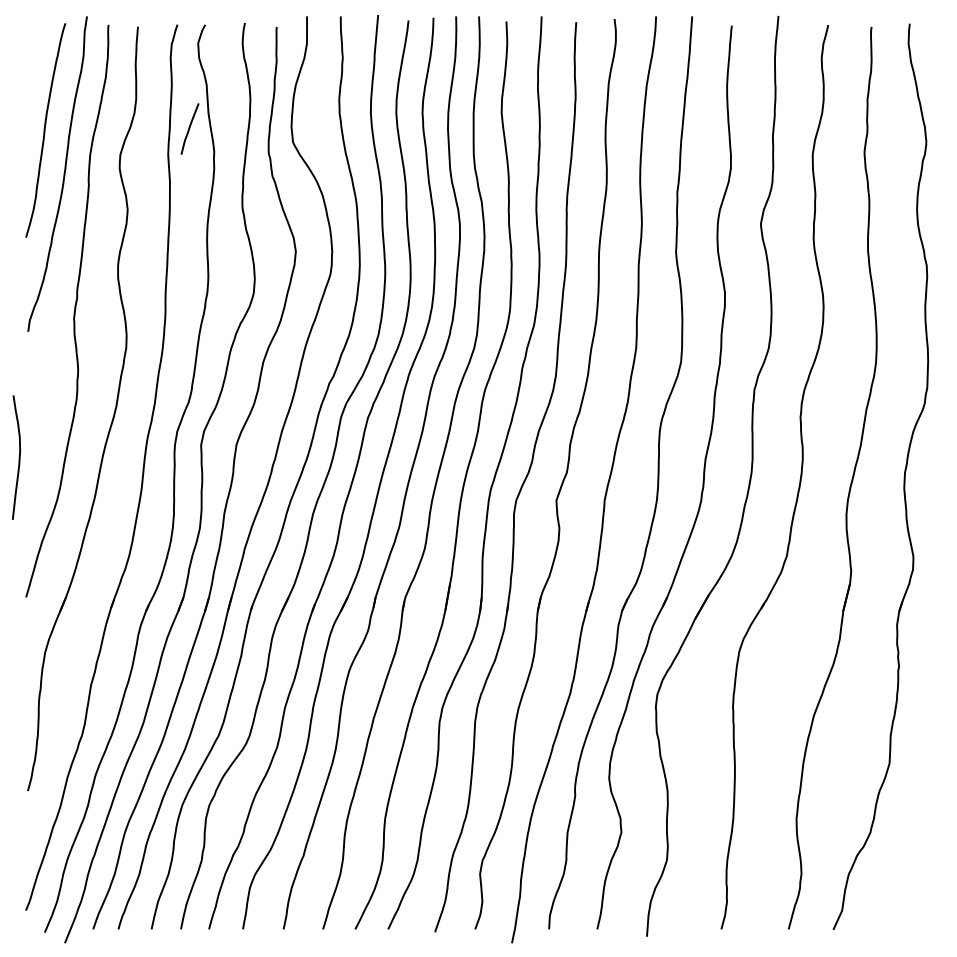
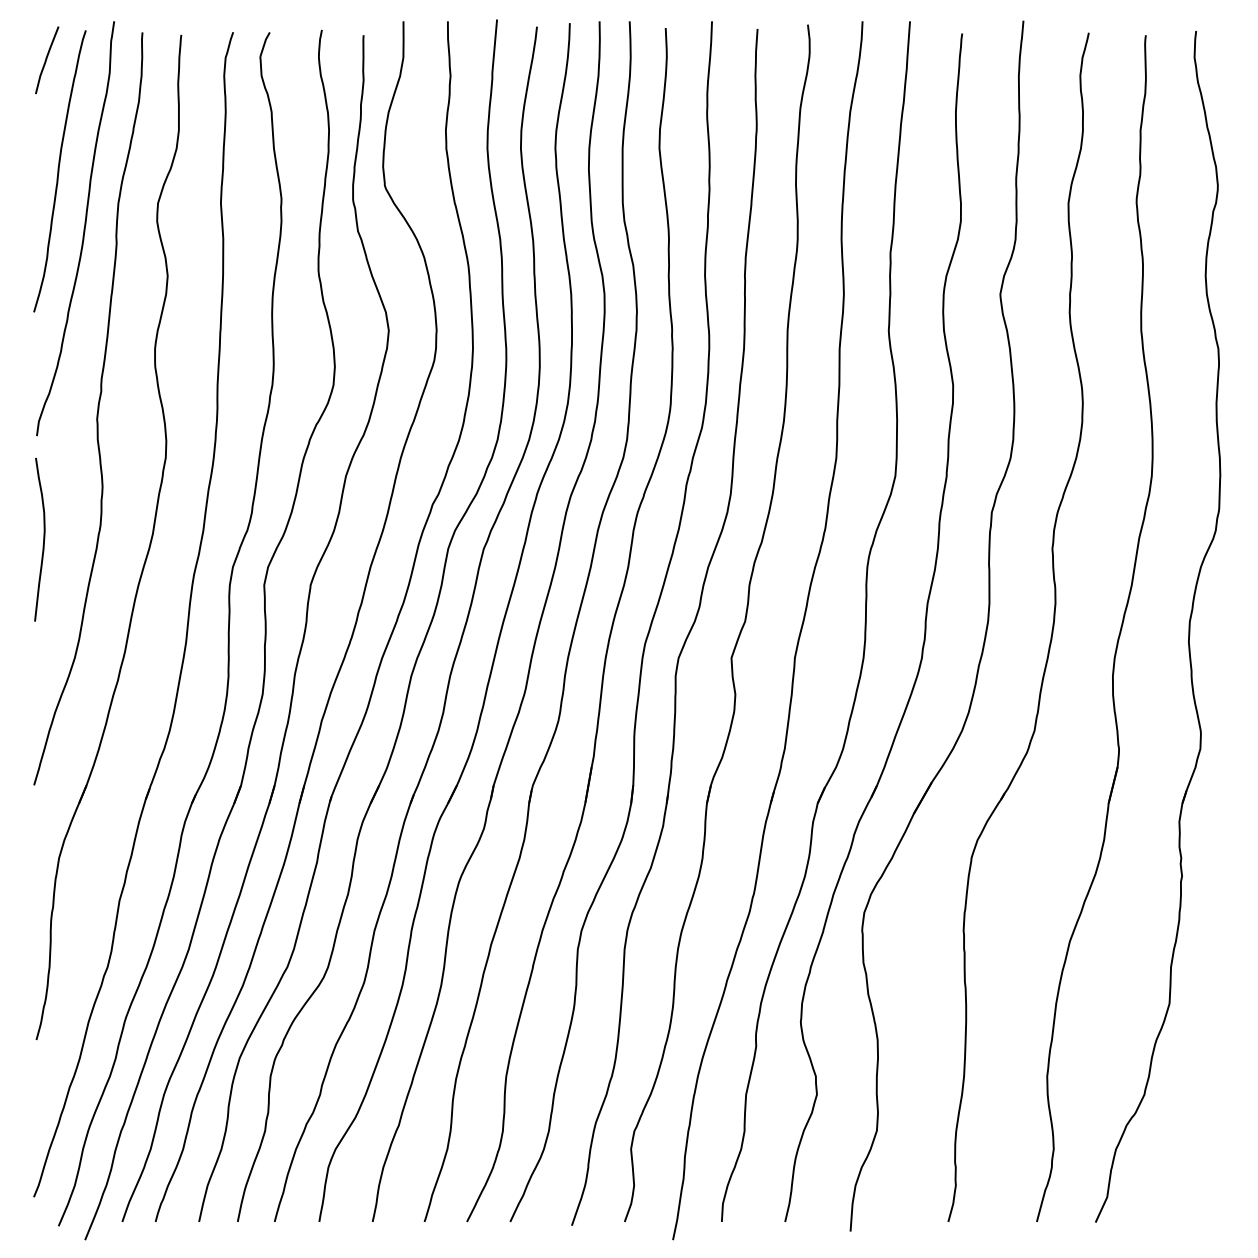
curve: (189, 128) -> (46, 59), moved
curve: (18, 457) -> (42, 539), moved

